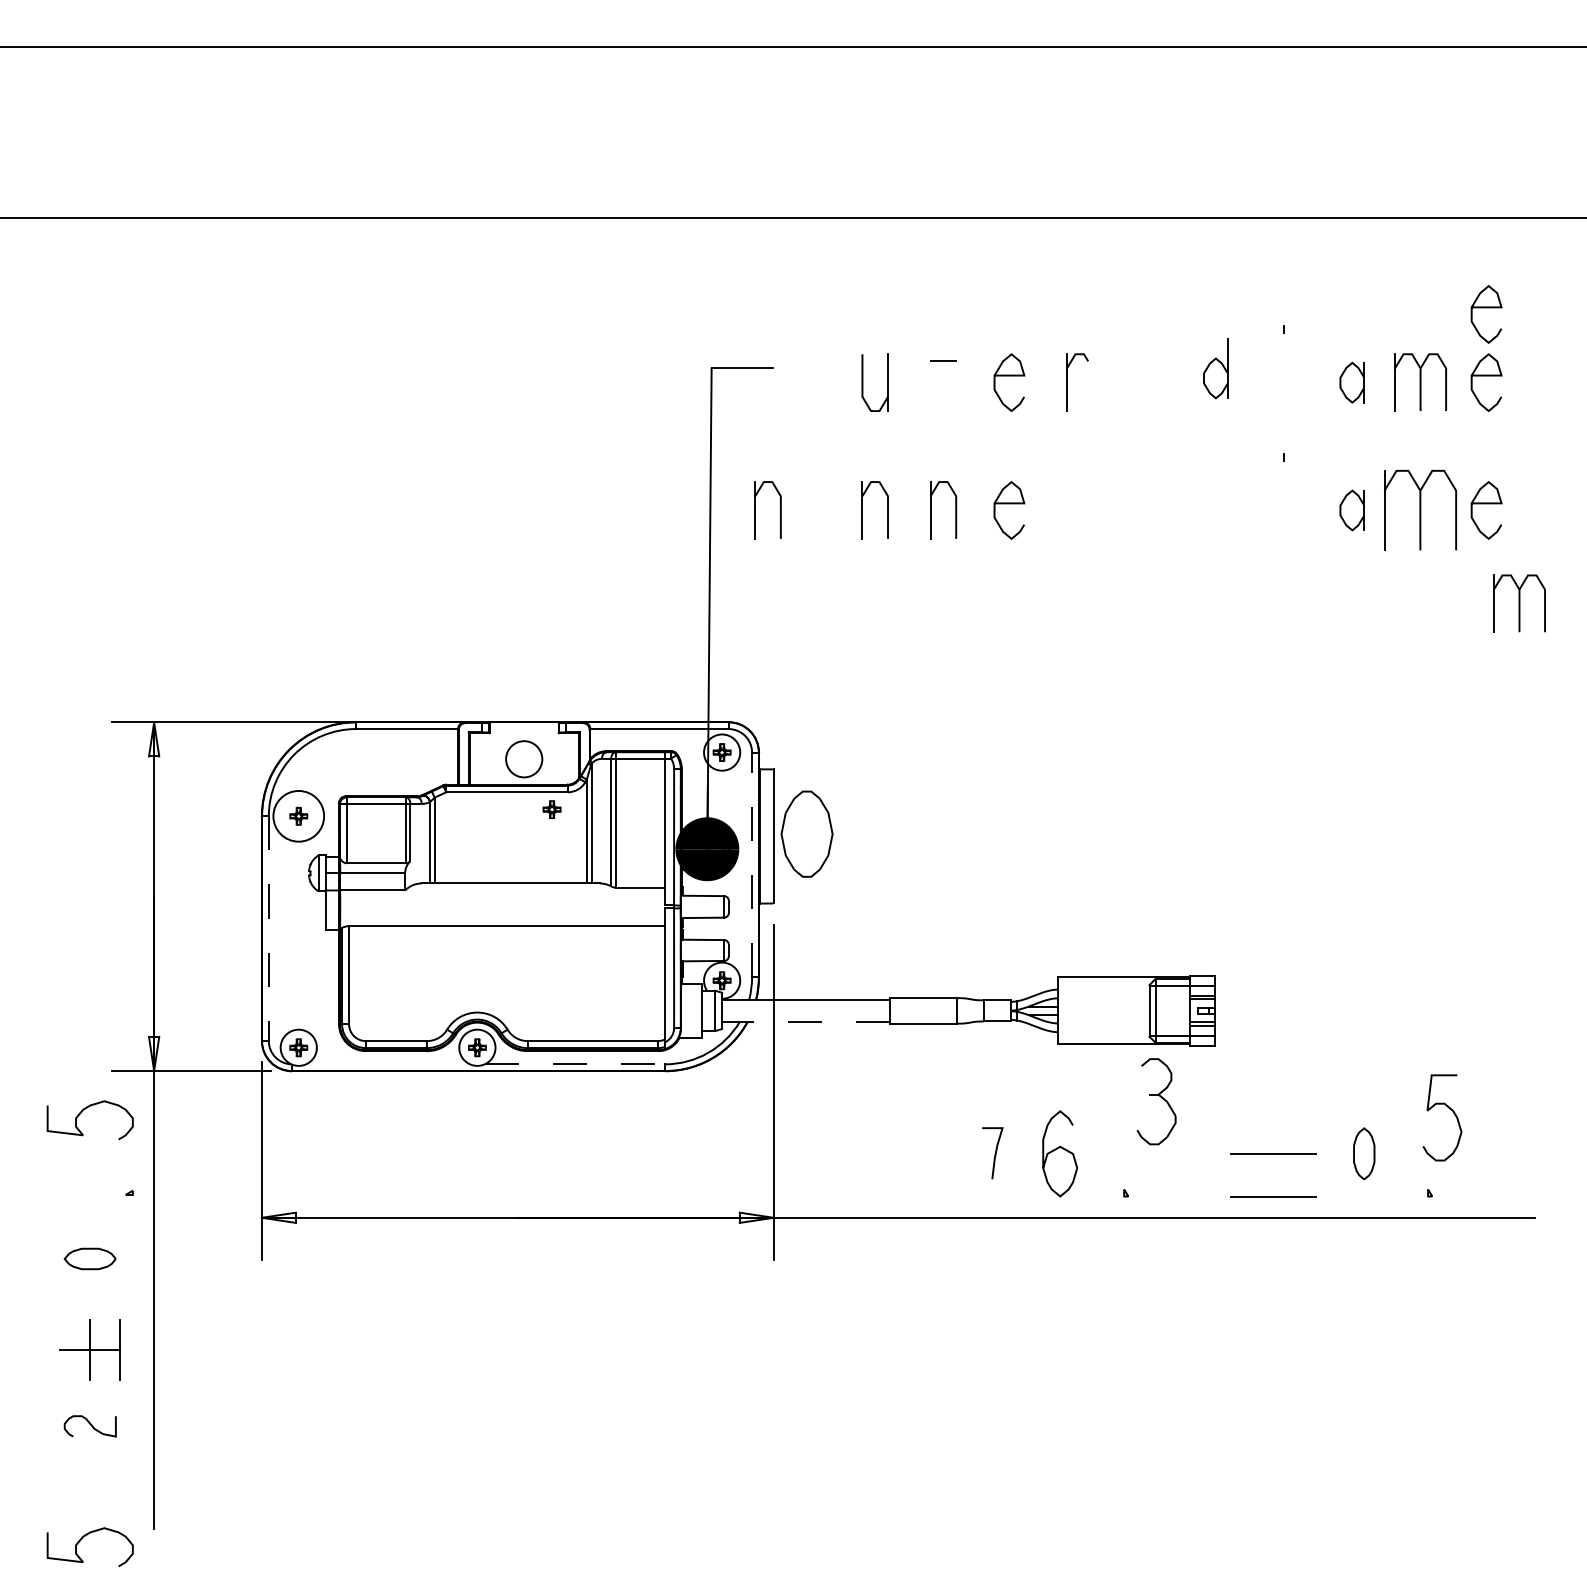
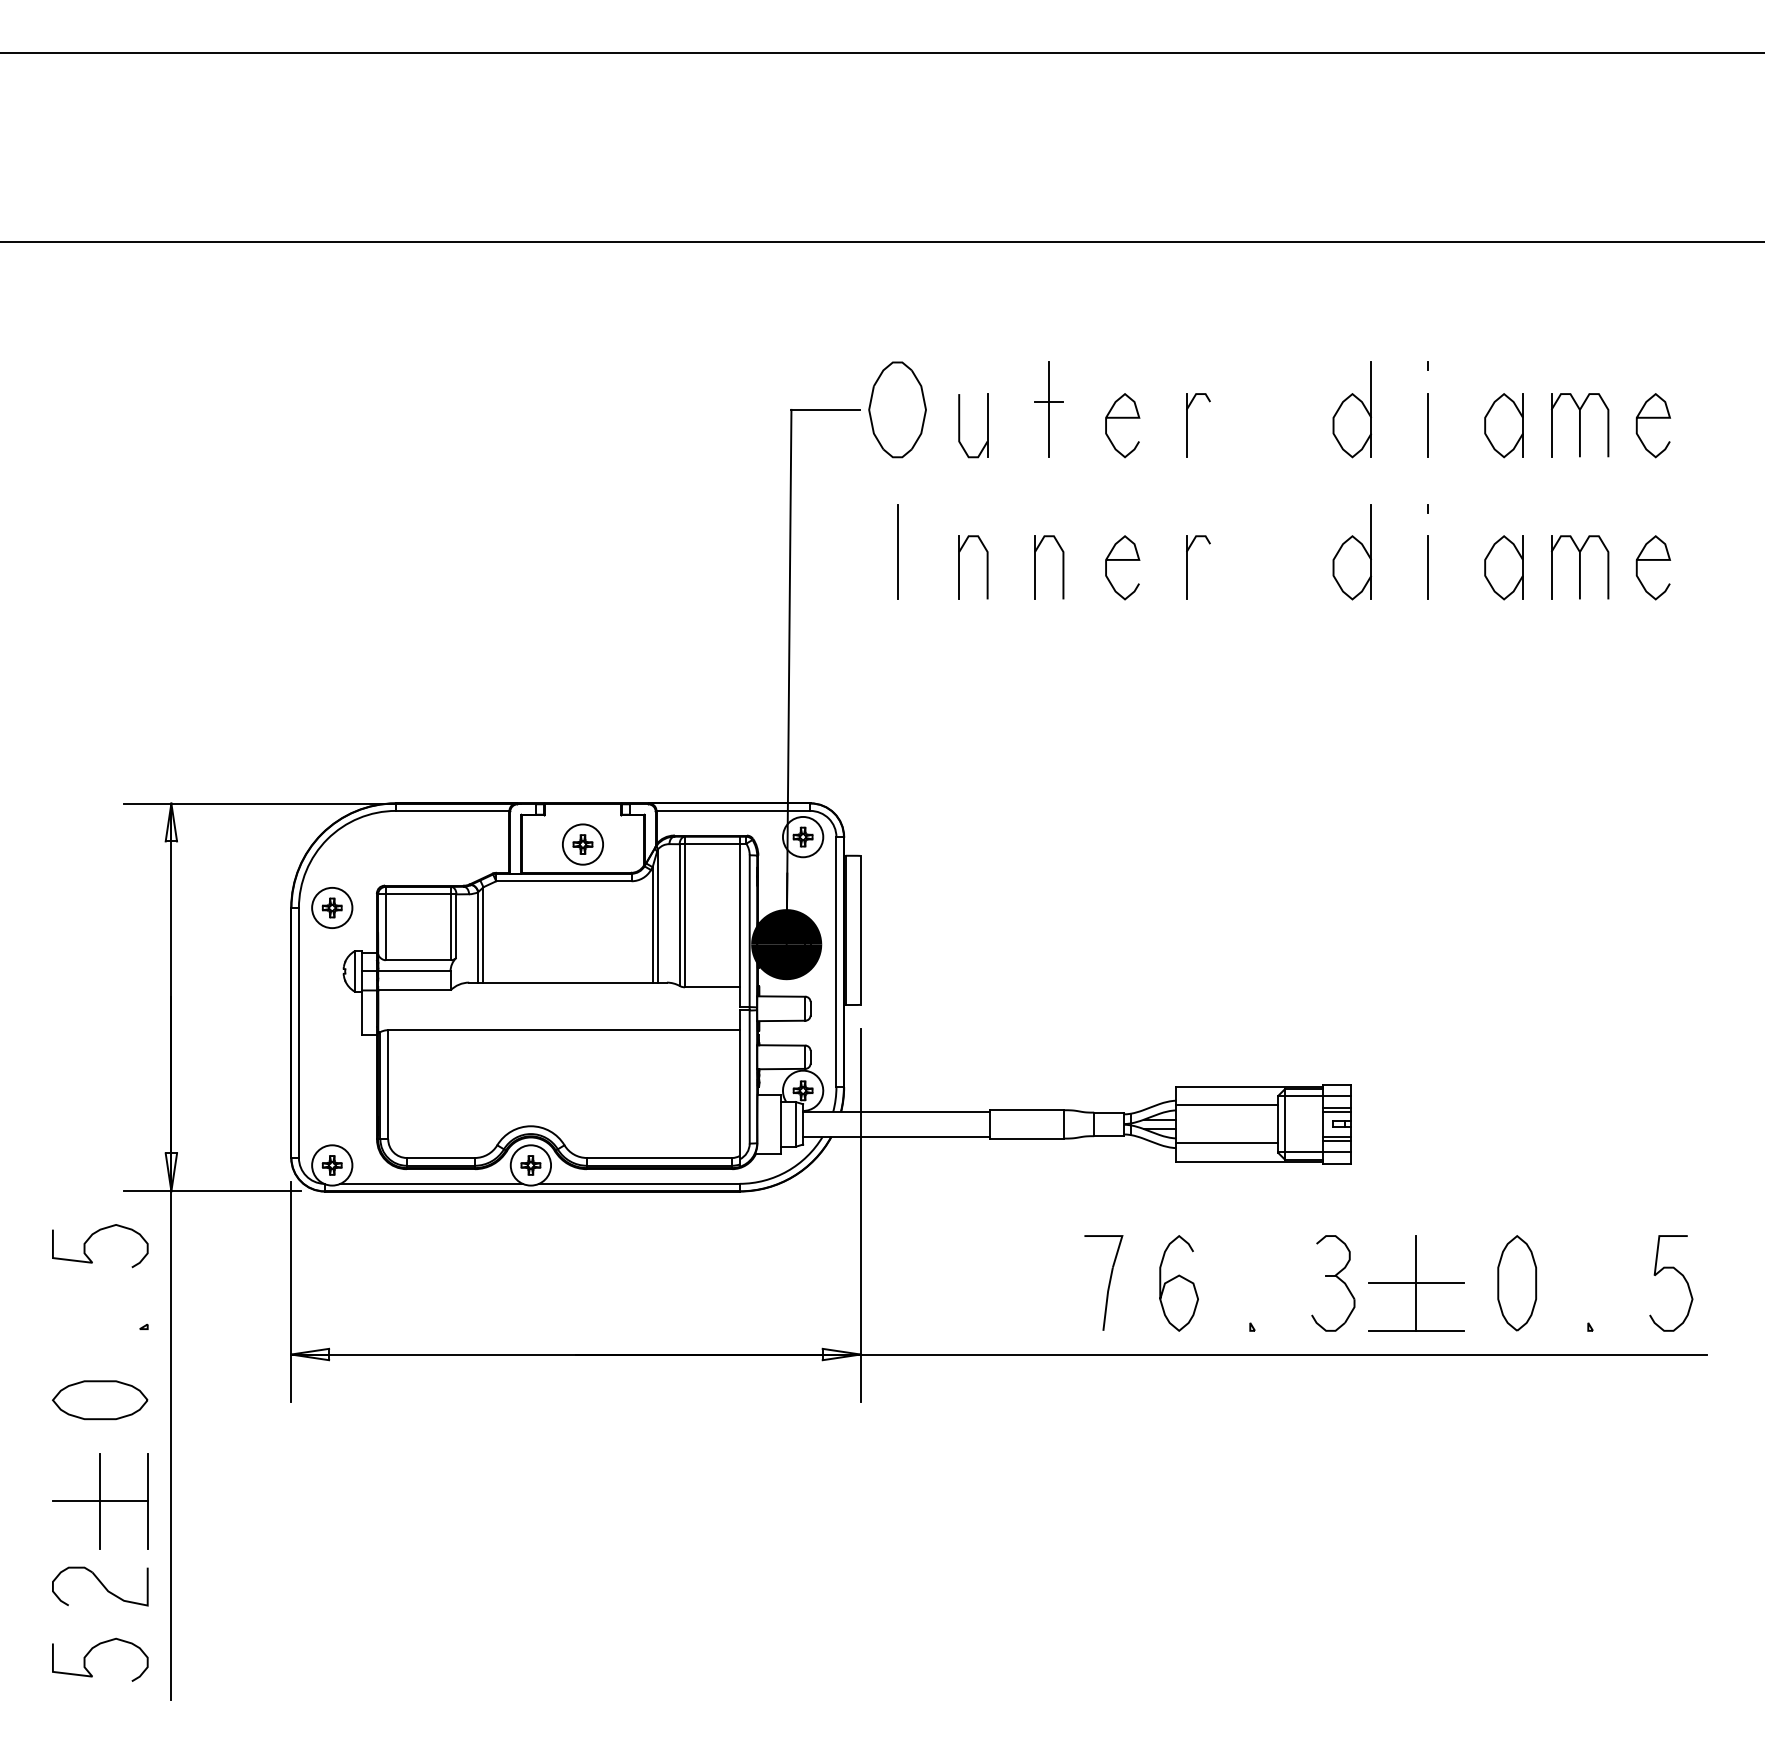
curve: (1486, 307) -> (1653, 342), removed
line: (943, 368) -> (1049, 409), added
part: (1215, 368) -> (1351, 409), size x1.43
line: (1284, 382) -> (1428, 425), added
part: (1351, 382) -> (1503, 425), size x1.43
line: (806, 495) -> (897, 551), added
part: (1215, 496) -> (1351, 552), added
part: (780, 510) -> (867, 567), removed
part: (1067, 510) -> (1187, 567), added
line: (1284, 510) -> (1428, 567), added
part: (1351, 510) -> (1503, 567), size x1.43
part: (1421, 510) -> (1580, 567), size x0.71
part: (1519, 603) -> (1690, 671), removed
part: (551, 809) -> (582, 844), moved
circle: (298, 815) -> (332, 907), size x0.71
part: (806, 833) -> (897, 409), moved
line: (752, 864) -> (836, 961), dashed -> solid
line: (268, 929) -> (298, 1033), dashed -> solid
line: (1103, 993) -> (1227, 1105), added
line: (805, 1021) -> (895, 1136), dashed -> solid
line: (1103, 1028) -> (1227, 1143), added
line: (388, 1064) -> (431, 1183), added
line: (575, 1064) -> (639, 1183), dashed -> solid
part: (1160, 1097) -> (1337, 1278), moved
curve: (1448, 1108) -> (1677, 1272), moved
part: (992, 1153) -> (1103, 1282), size x1.67
line: (1273, 1153) -> (1416, 1283), added
part: (1364, 1153) -> (1517, 1283), size x1.67
part: (90, 1259) -> (100, 1400), size x1.67
part: (90, 1349) -> (100, 1501), size x1.43
part: (90, 1426) -> (100, 1586), size x1.67
curve: (81, 1540) -> (90, 1652), moved

